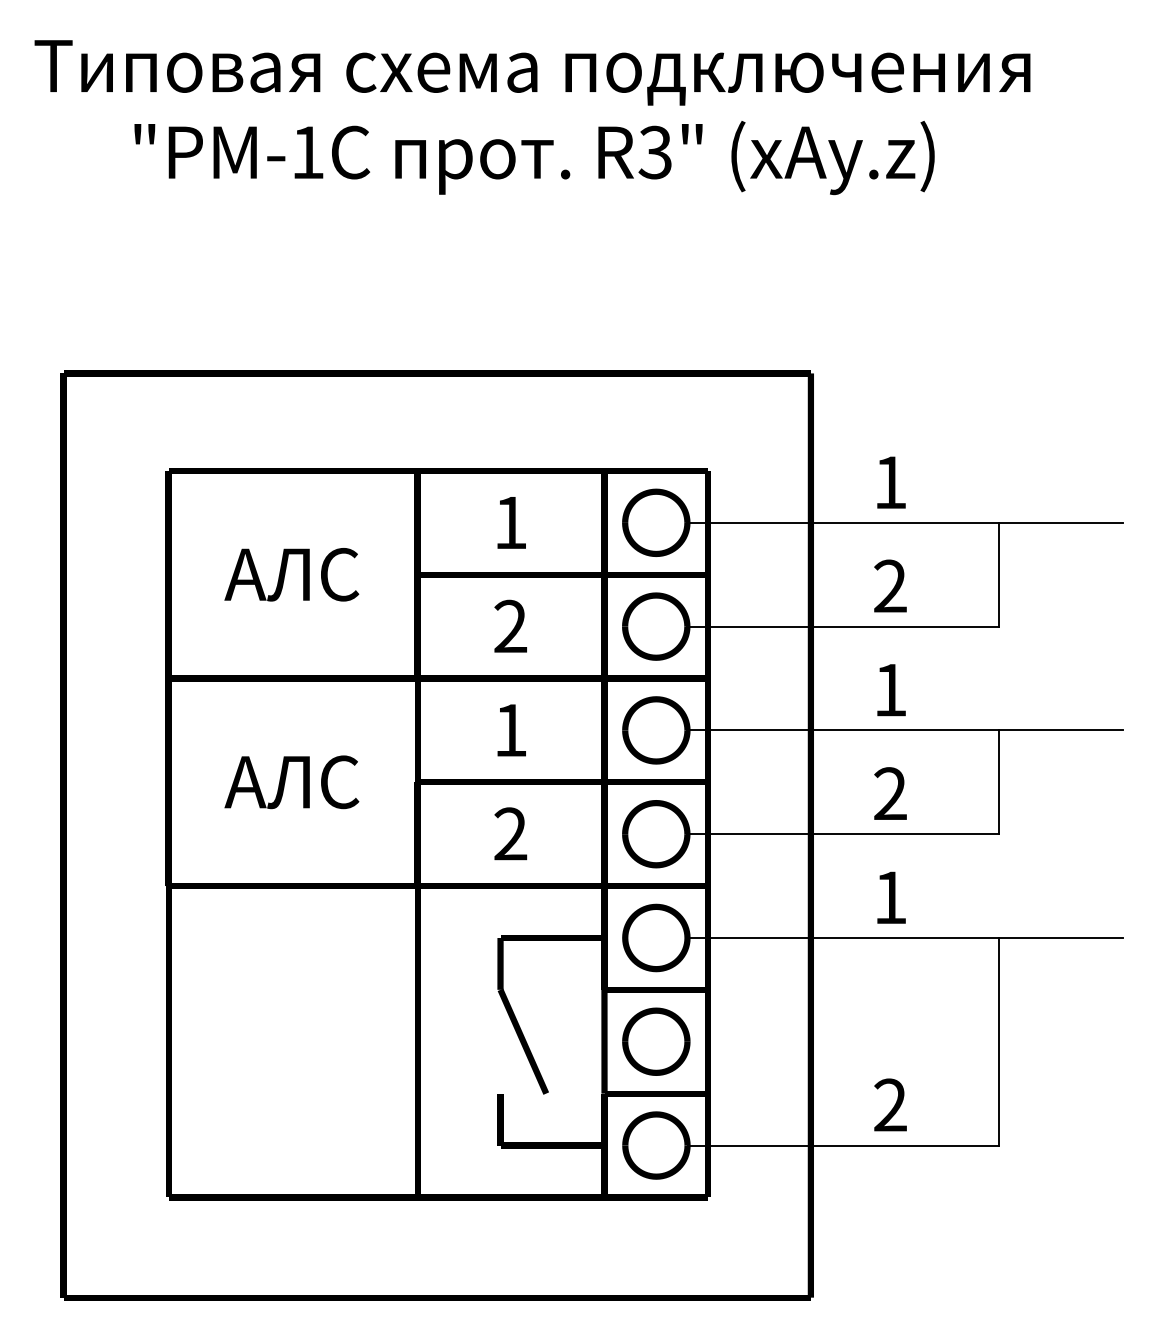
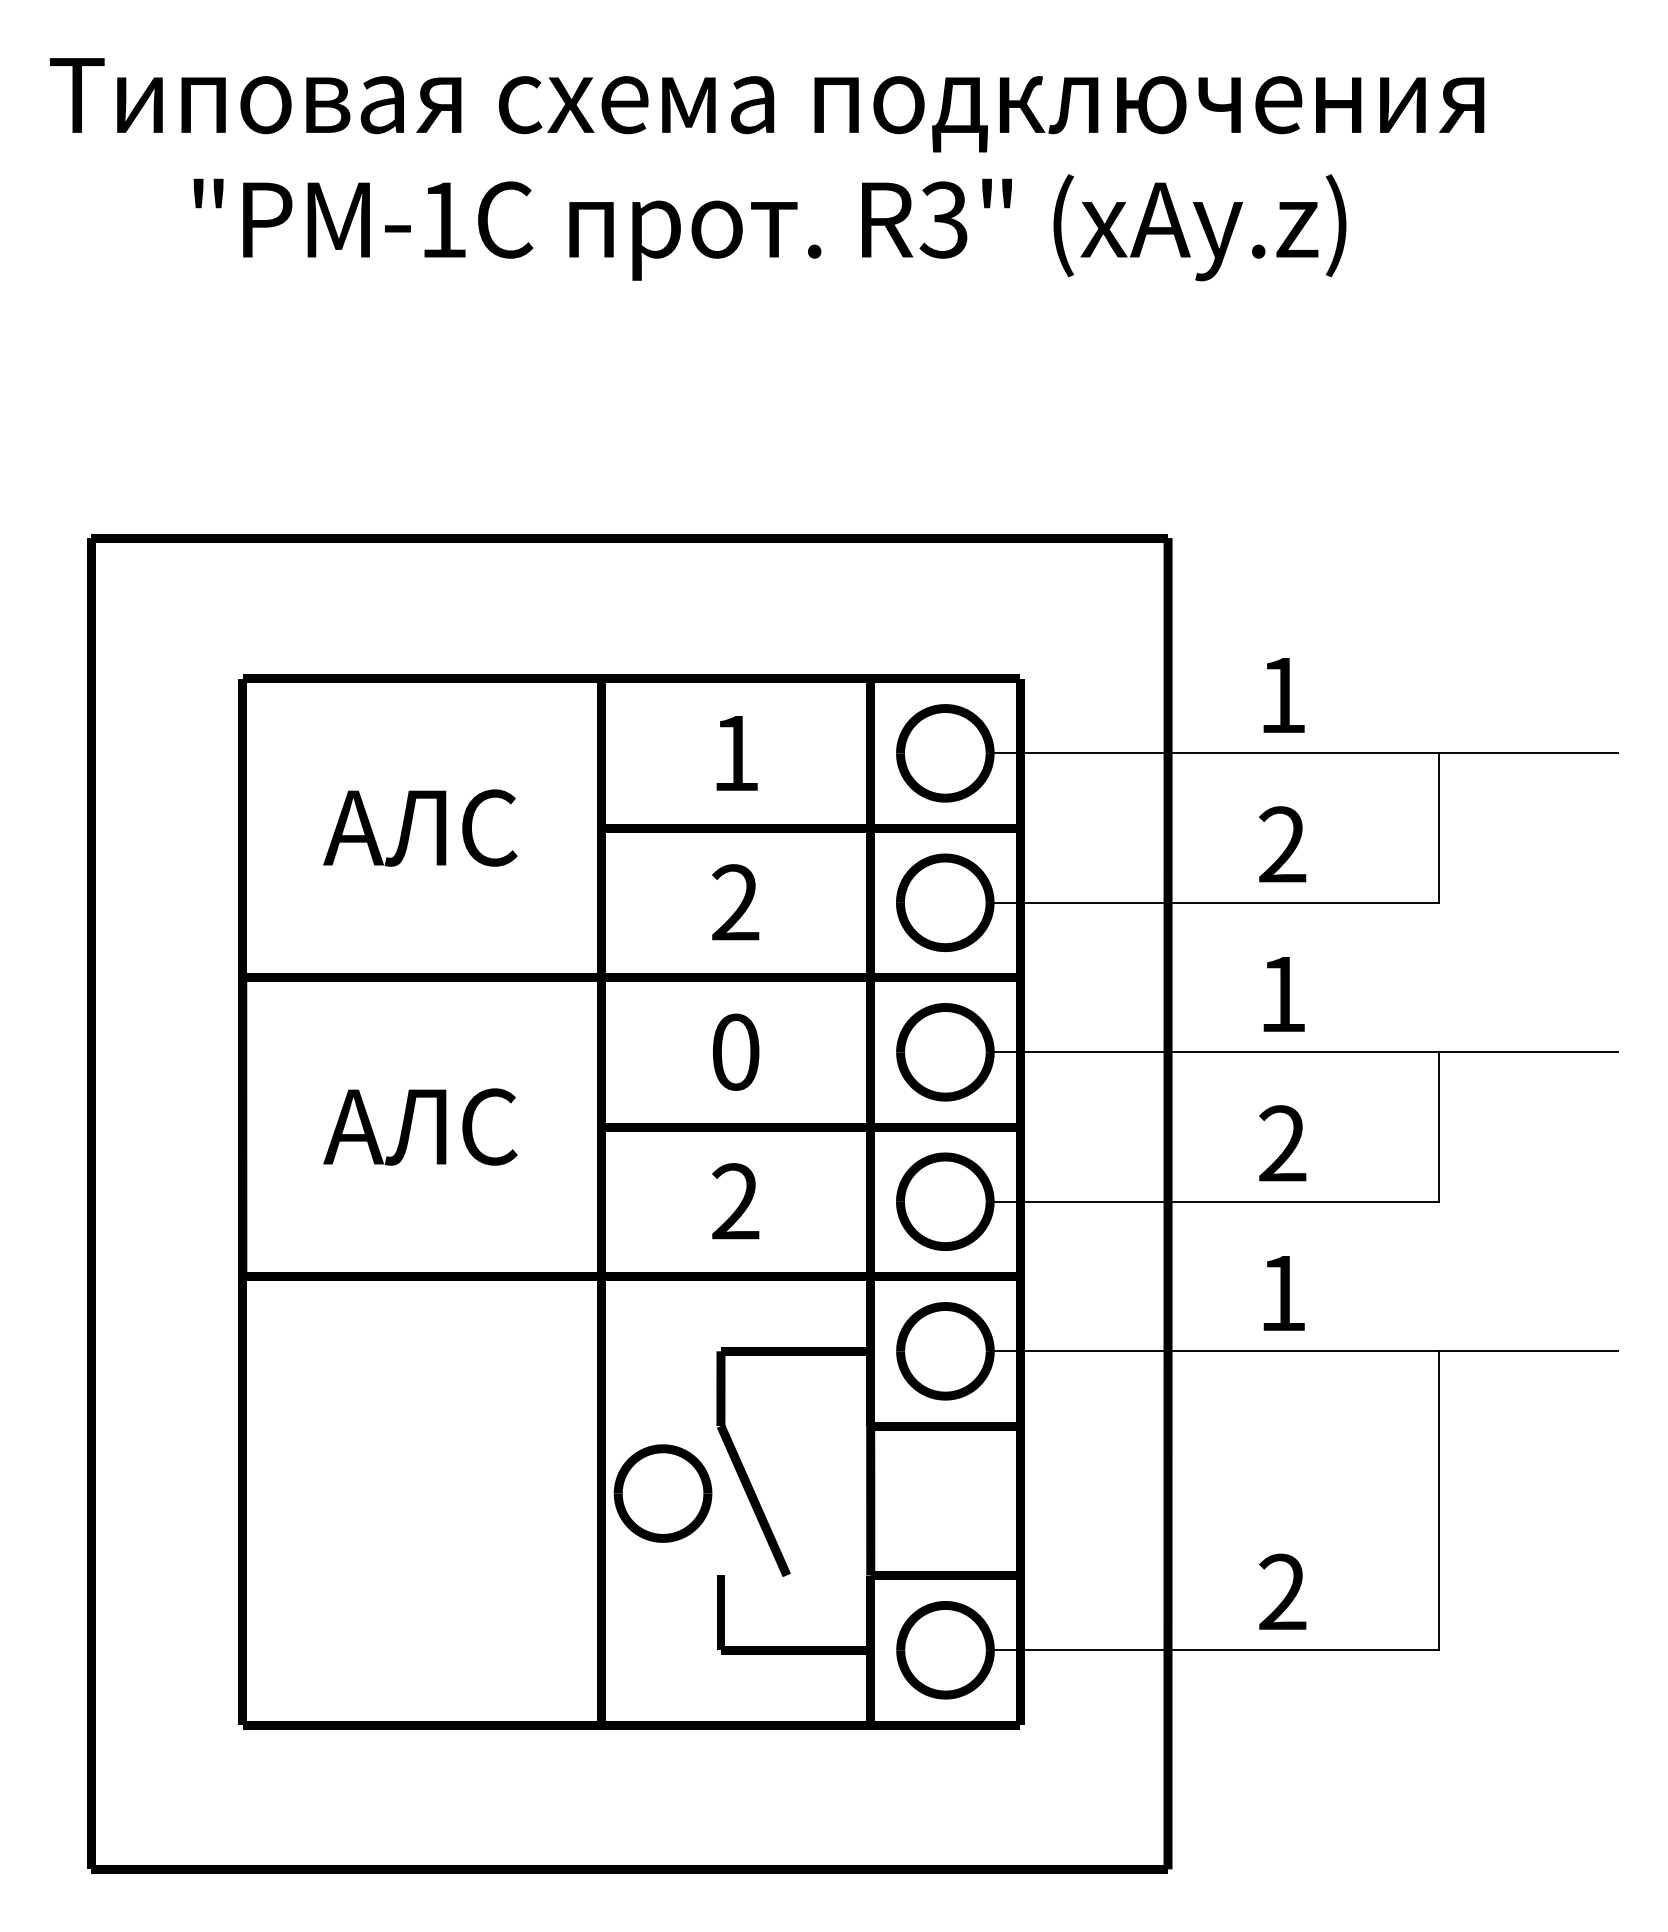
text: (511, 730) -> (736, 1052), 1 -> 0
part: (656, 1041) -> (663, 1493), moved

